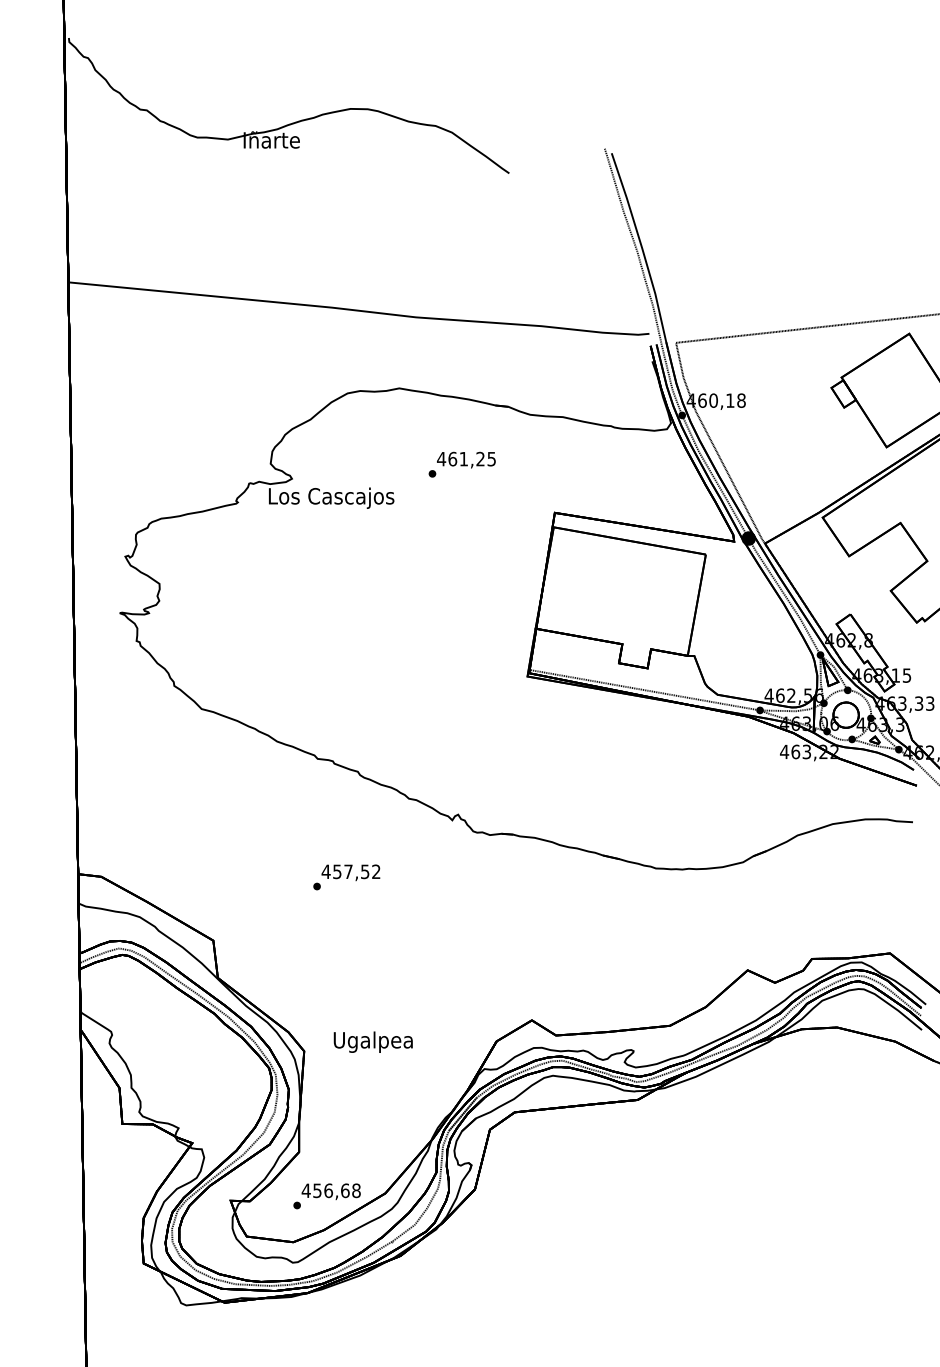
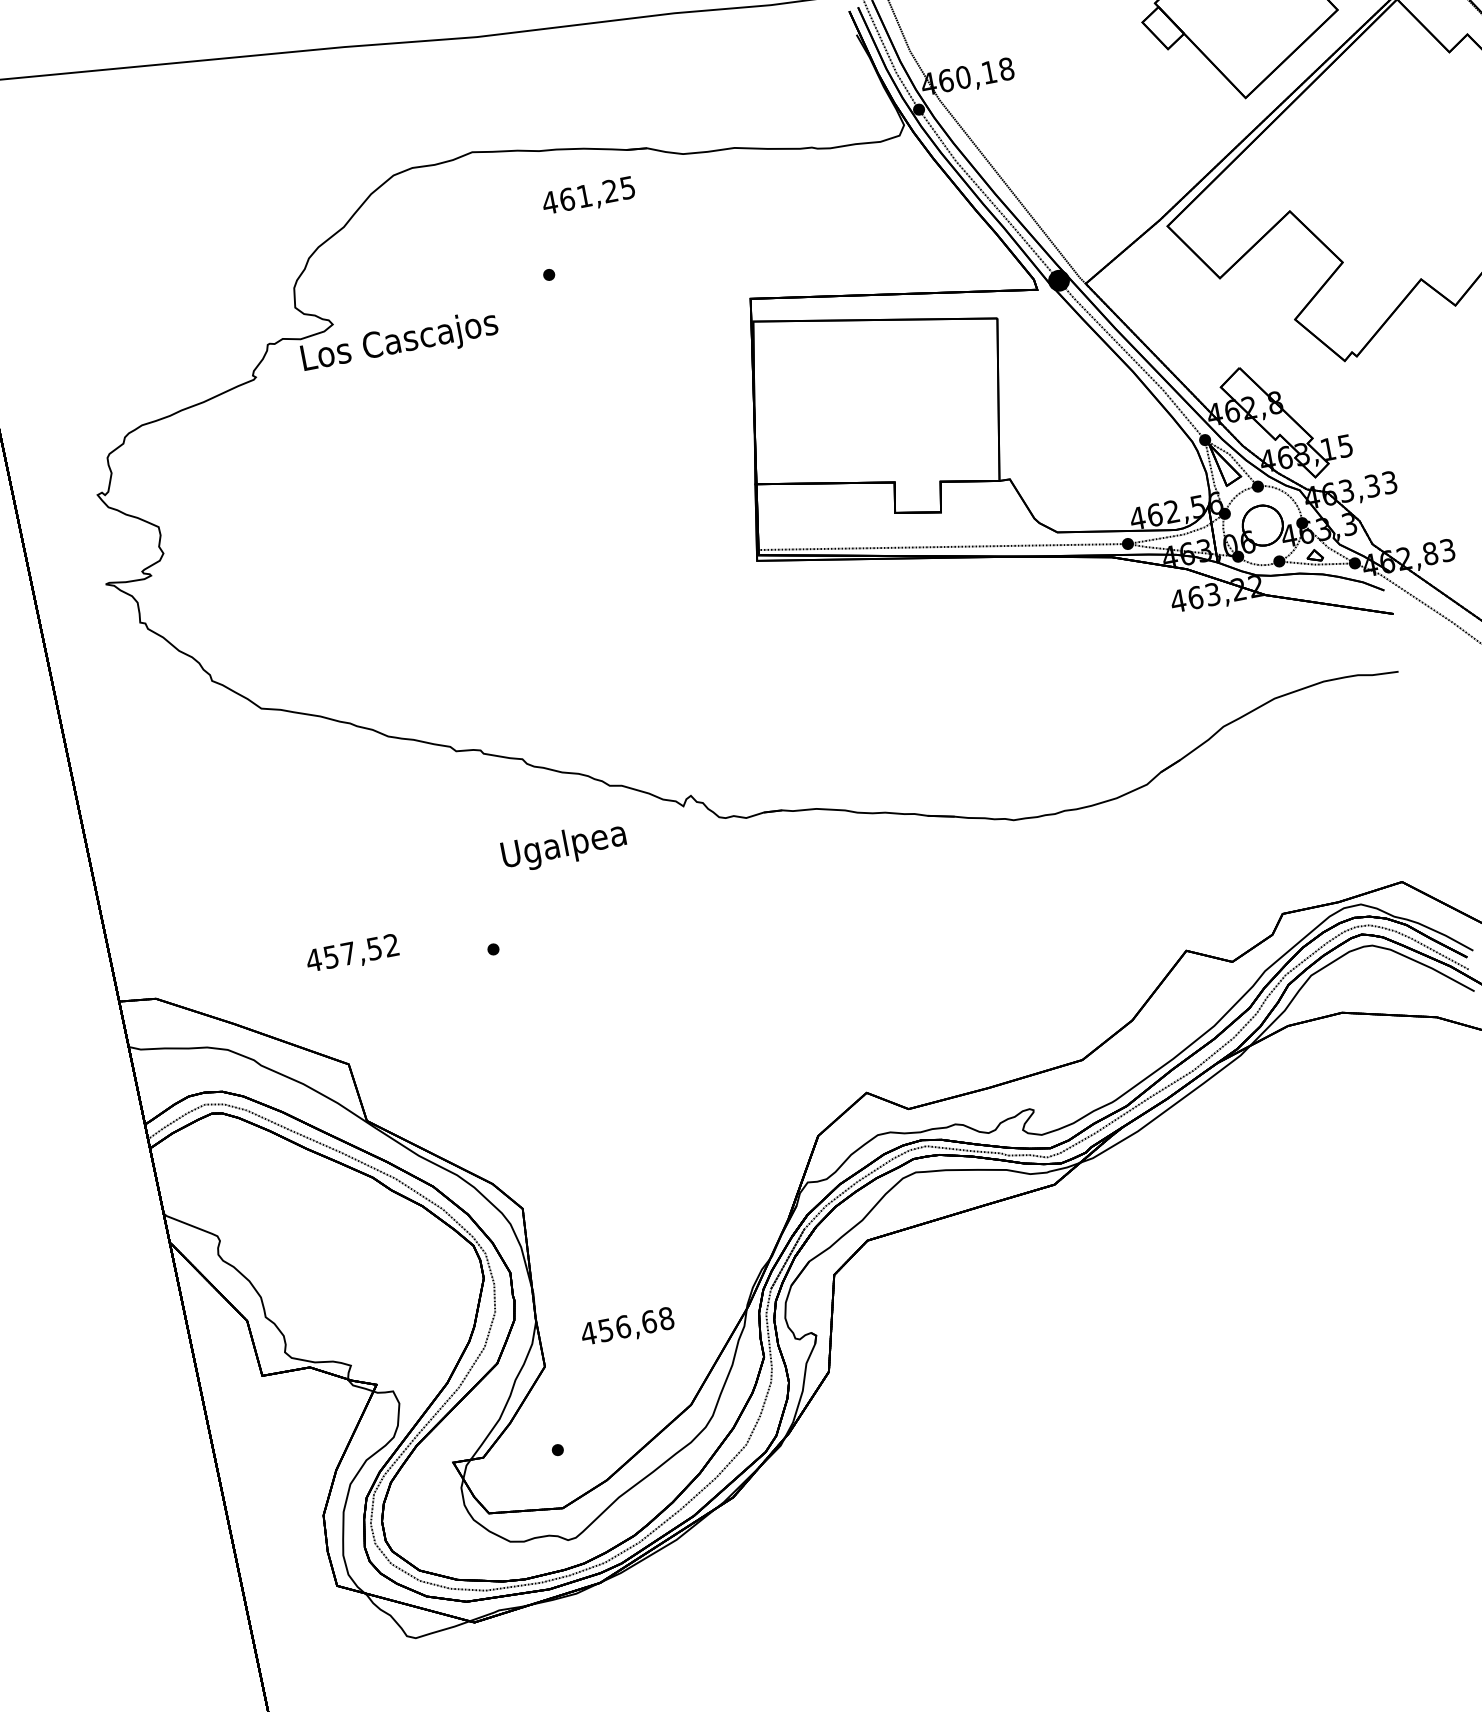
text: (466, 459) -> (588, 195), moved
text: (350, 872) -> (351, 954), moved
text: (372, 1041) -> (562, 845), moved
text: (330, 1191) -> (626, 1327), moved

